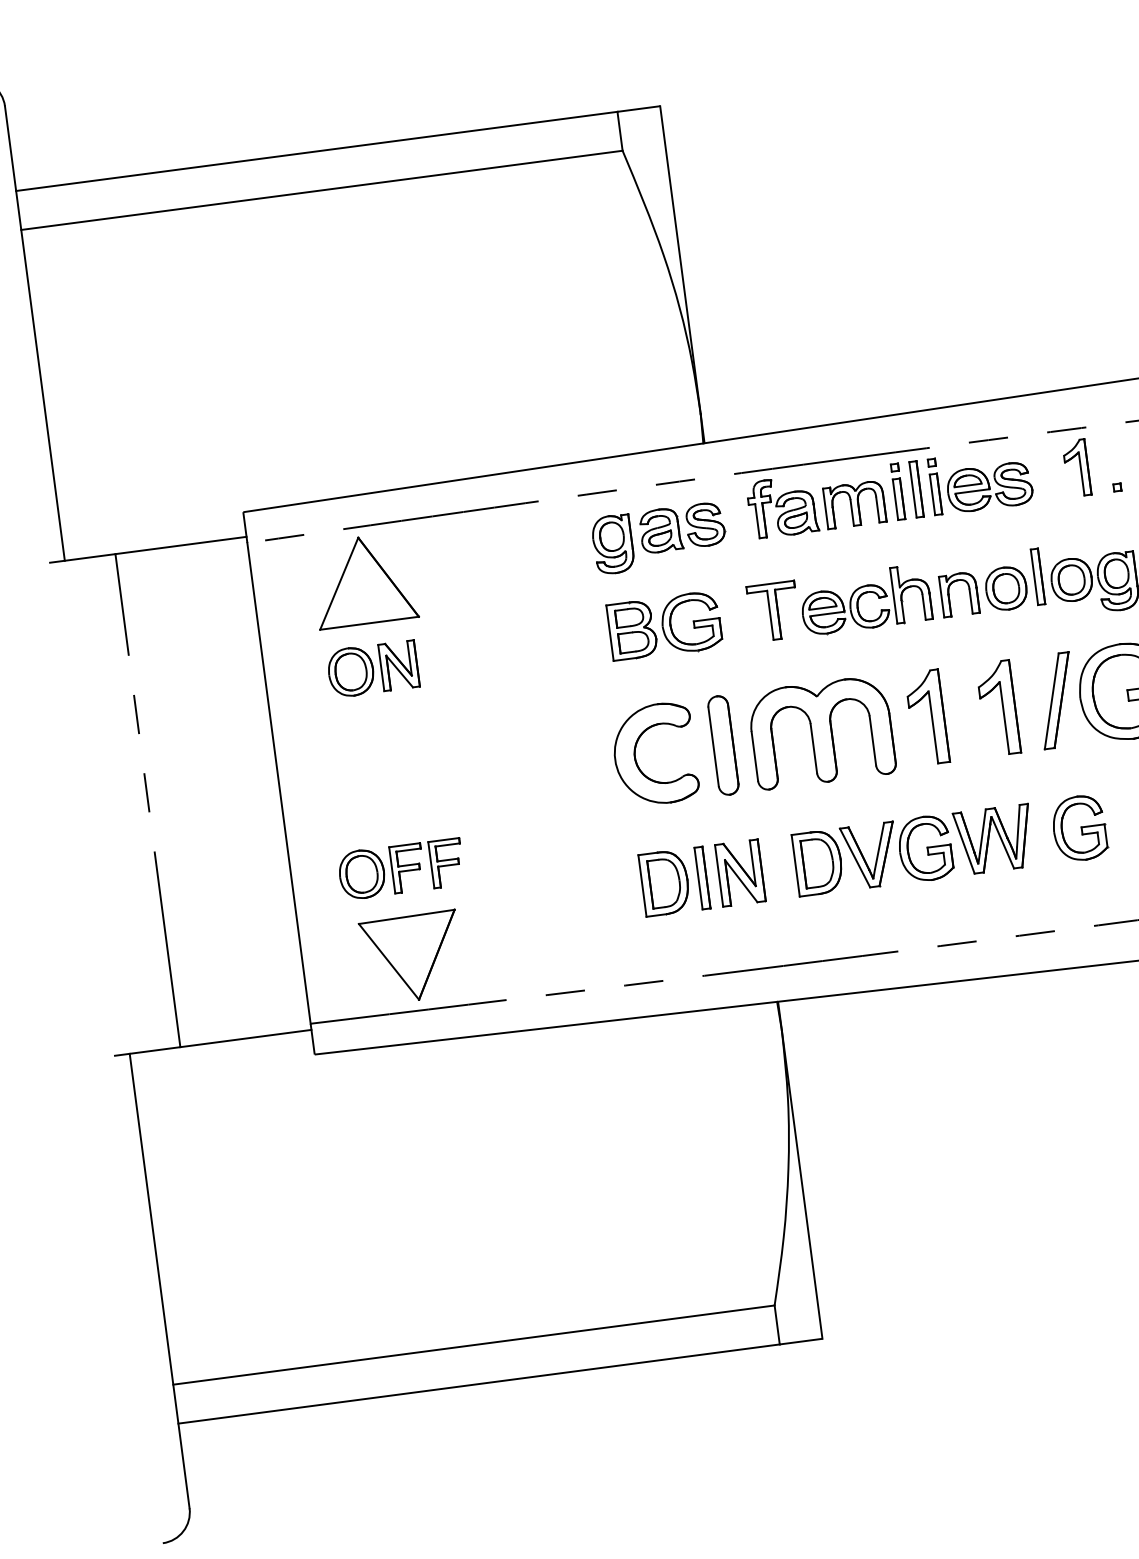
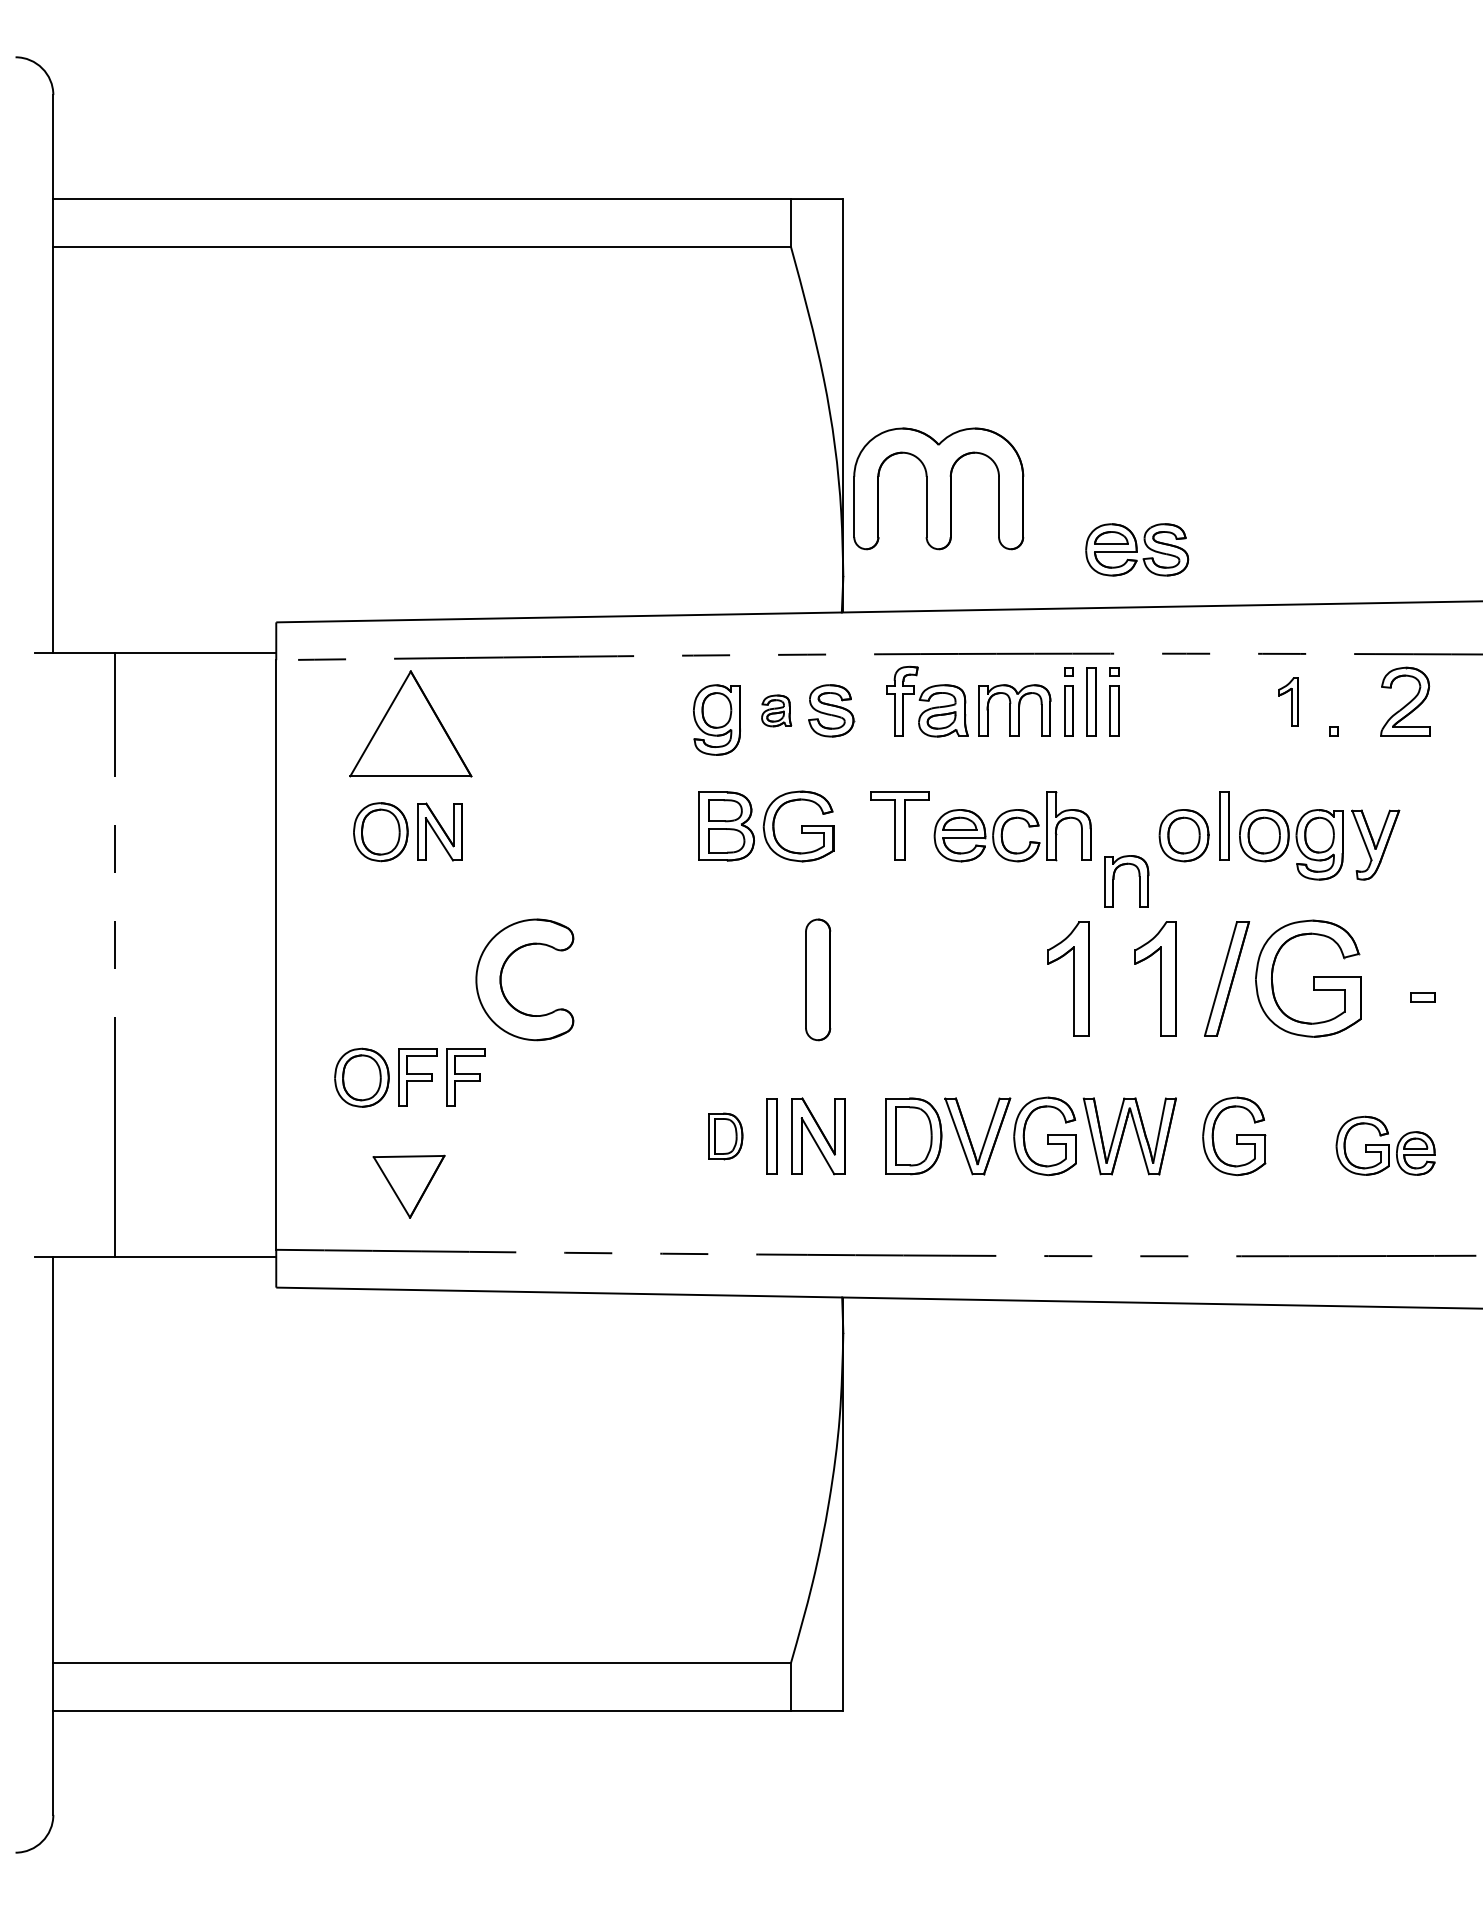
part: (1077, 468) -> (1288, 701), size x0.7
part: (989, 487) -> (1137, 549), moved
part: (660, 530) -> (776, 710), size x0.6
part: (949, 594) -> (1114, 879), moved
part: (821, 732) -> (938, 488), moved
part: (635, 751) -> (502, 973), moved
part: (664, 883) -> (725, 1136), size x0.6
part: (411, 957) -> (408, 1186), size x0.6

